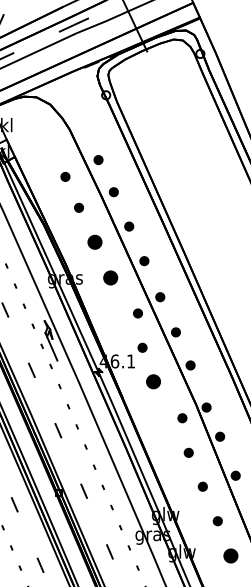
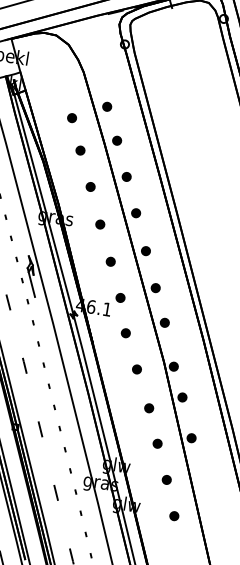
part: (94, 242) -> (90, 187), size x0.62
part: (110, 278) -> (100, 224), size x0.62
part: (137, 313) -> (110, 261), moved
part: (153, 382) -> (125, 333), size x0.62
part: (182, 418) -> (137, 369), moved
part: (231, 555) -> (174, 515), size x0.62

